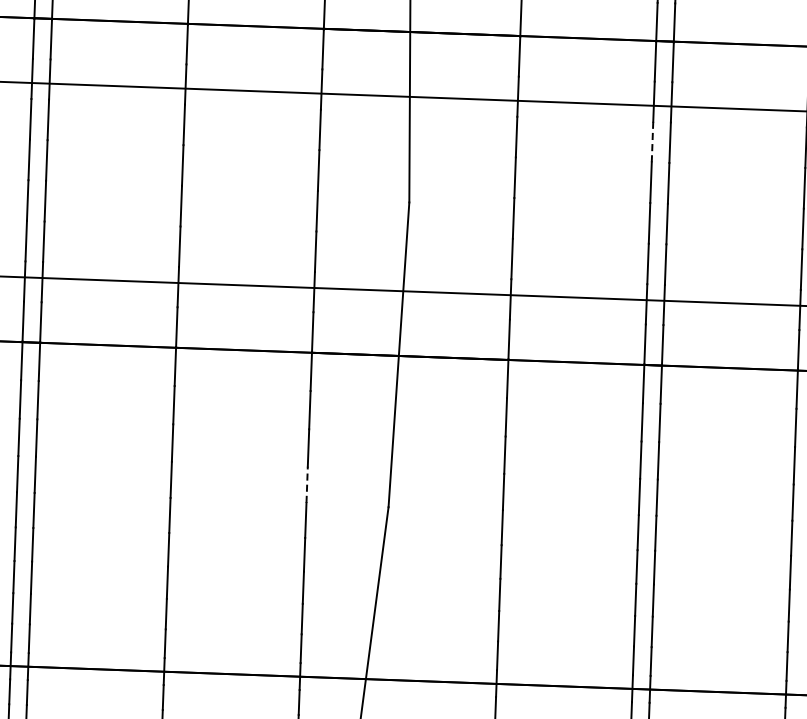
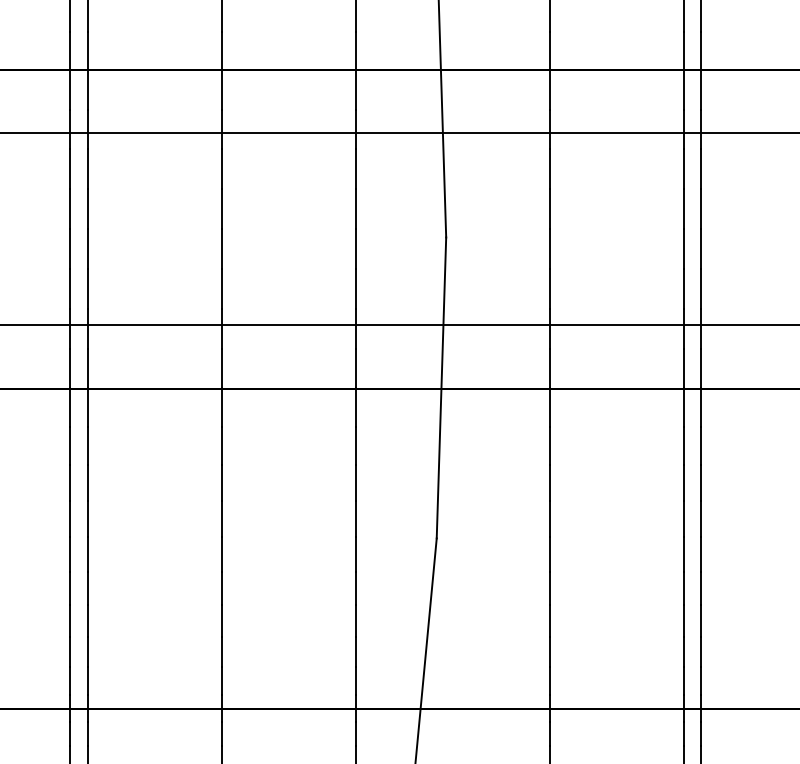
line: (652, 142) -> (683, 169), dashed -> solid
line: (306, 484) -> (355, 519), dashed -> solid

